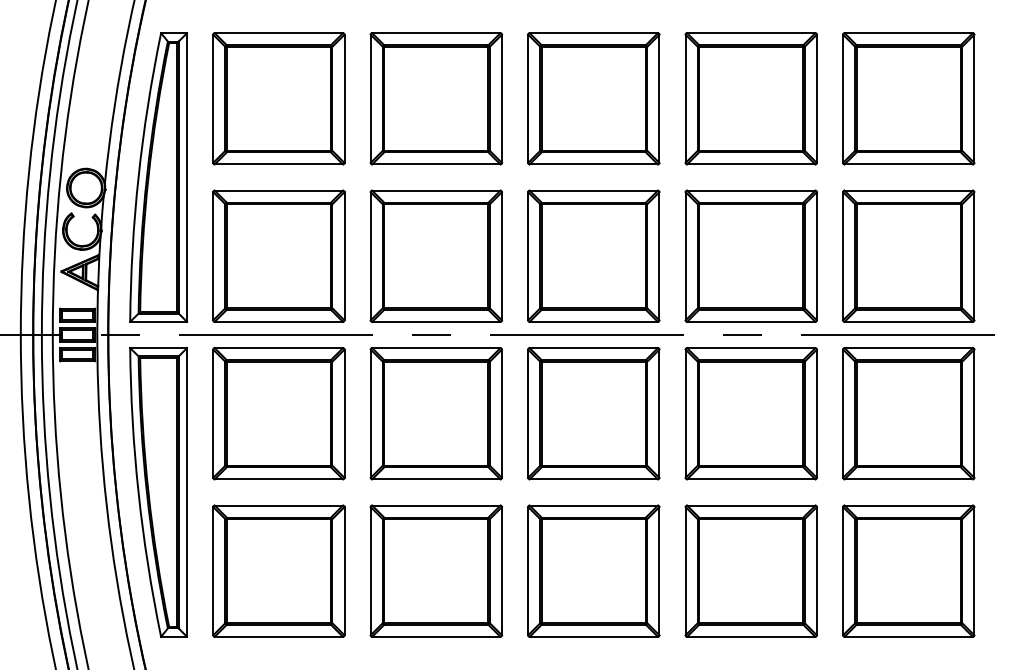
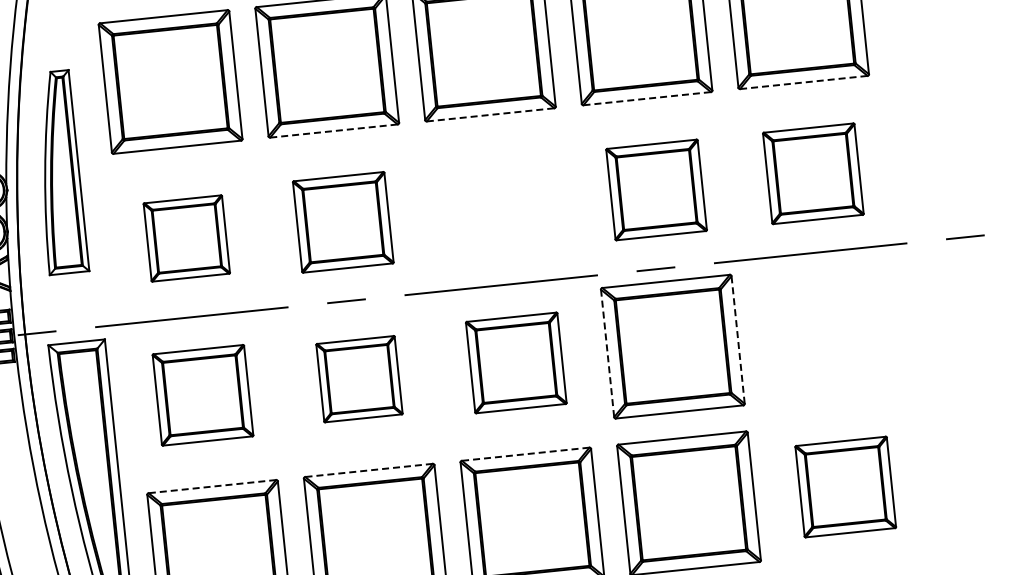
line: (436, 164) -> (334, 131), solid -> dashed
line: (594, 164) -> (491, 114), solid -> dashed
line: (751, 164) -> (647, 98), solid -> dashed
line: (909, 164) -> (804, 82), solid -> dashed
part: (158, 177) -> (58, 172), size x0.7
part: (278, 255) -> (186, 237), size x0.6
part: (435, 255) -> (342, 221), size x0.7
part: (593, 255) -> (499, 205), removed
part: (750, 255) -> (655, 189), size x0.7
part: (908, 255) -> (813, 173), size x0.7
part: (278, 413) -> (202, 395), size x0.7
part: (435, 413) -> (358, 378), size x0.6
part: (593, 413) -> (515, 362), size x0.7
line: (816, 413) -> (737, 339), solid -> dashed
part: (908, 413) -> (829, 330), removed
line: (685, 414) -> (607, 354), solid -> dashed
line: (278, 505) -> (212, 486), solid -> dashed
line: (435, 505) -> (368, 470), solid -> dashed
line: (593, 505) -> (525, 454), solid -> dashed
part: (908, 570) -> (845, 486), size x0.7

